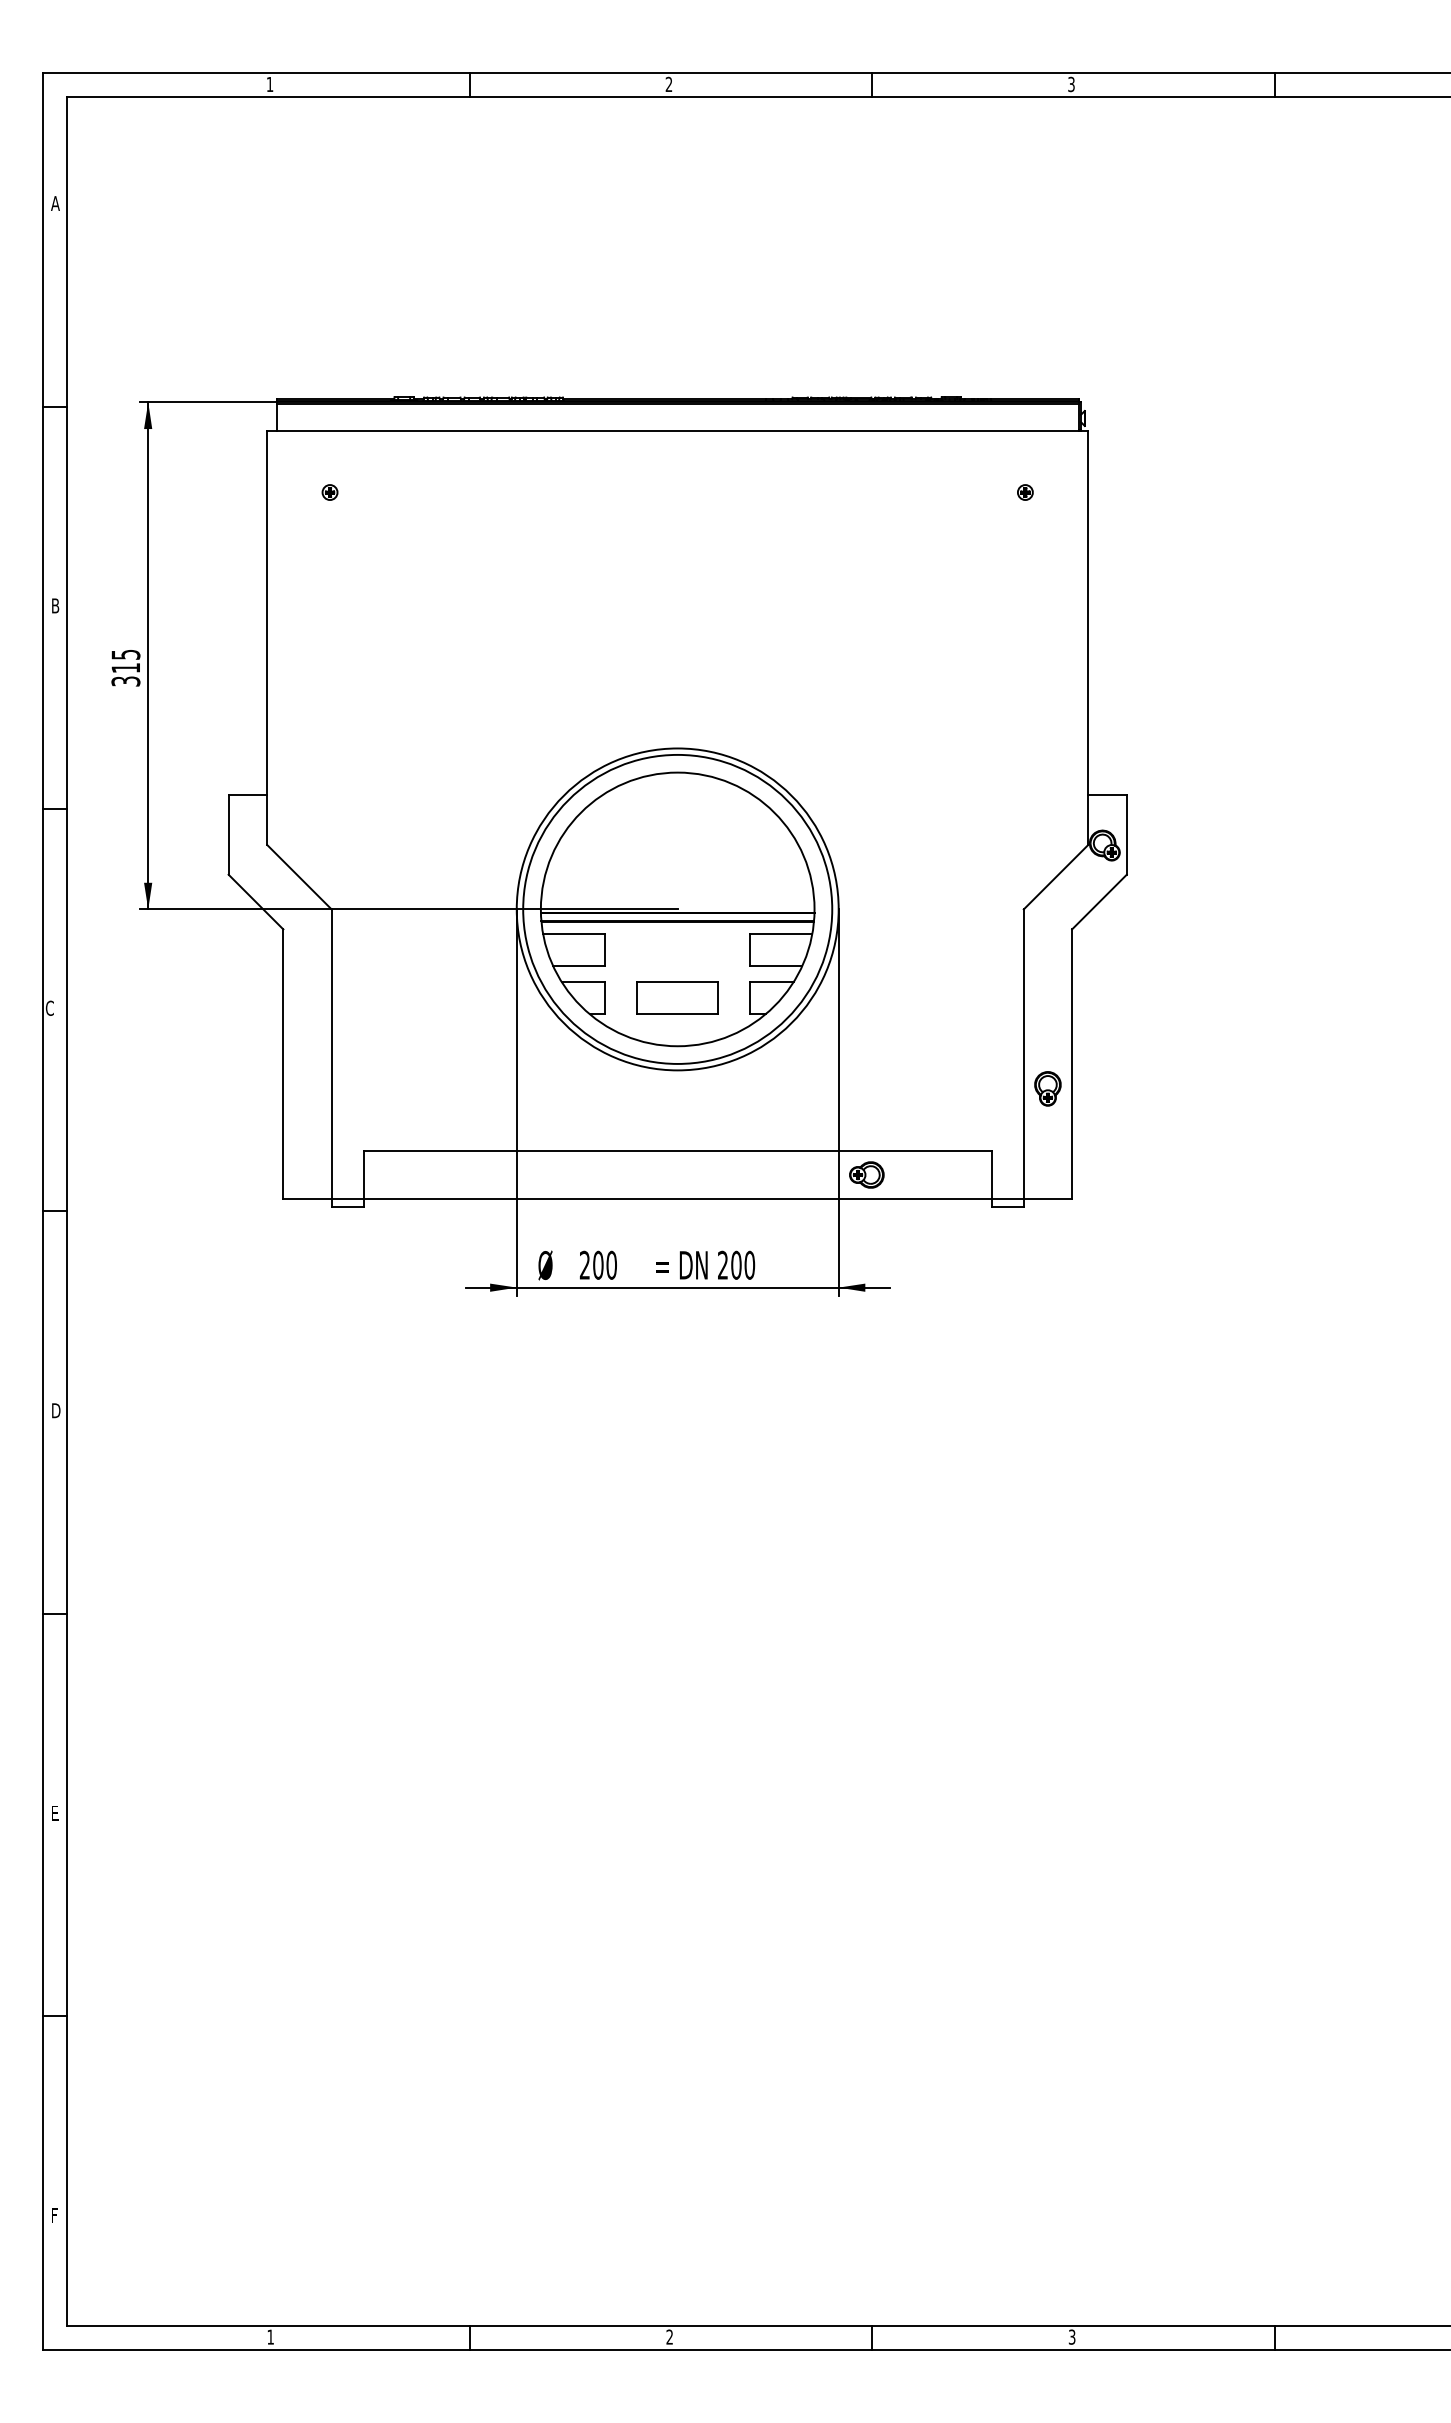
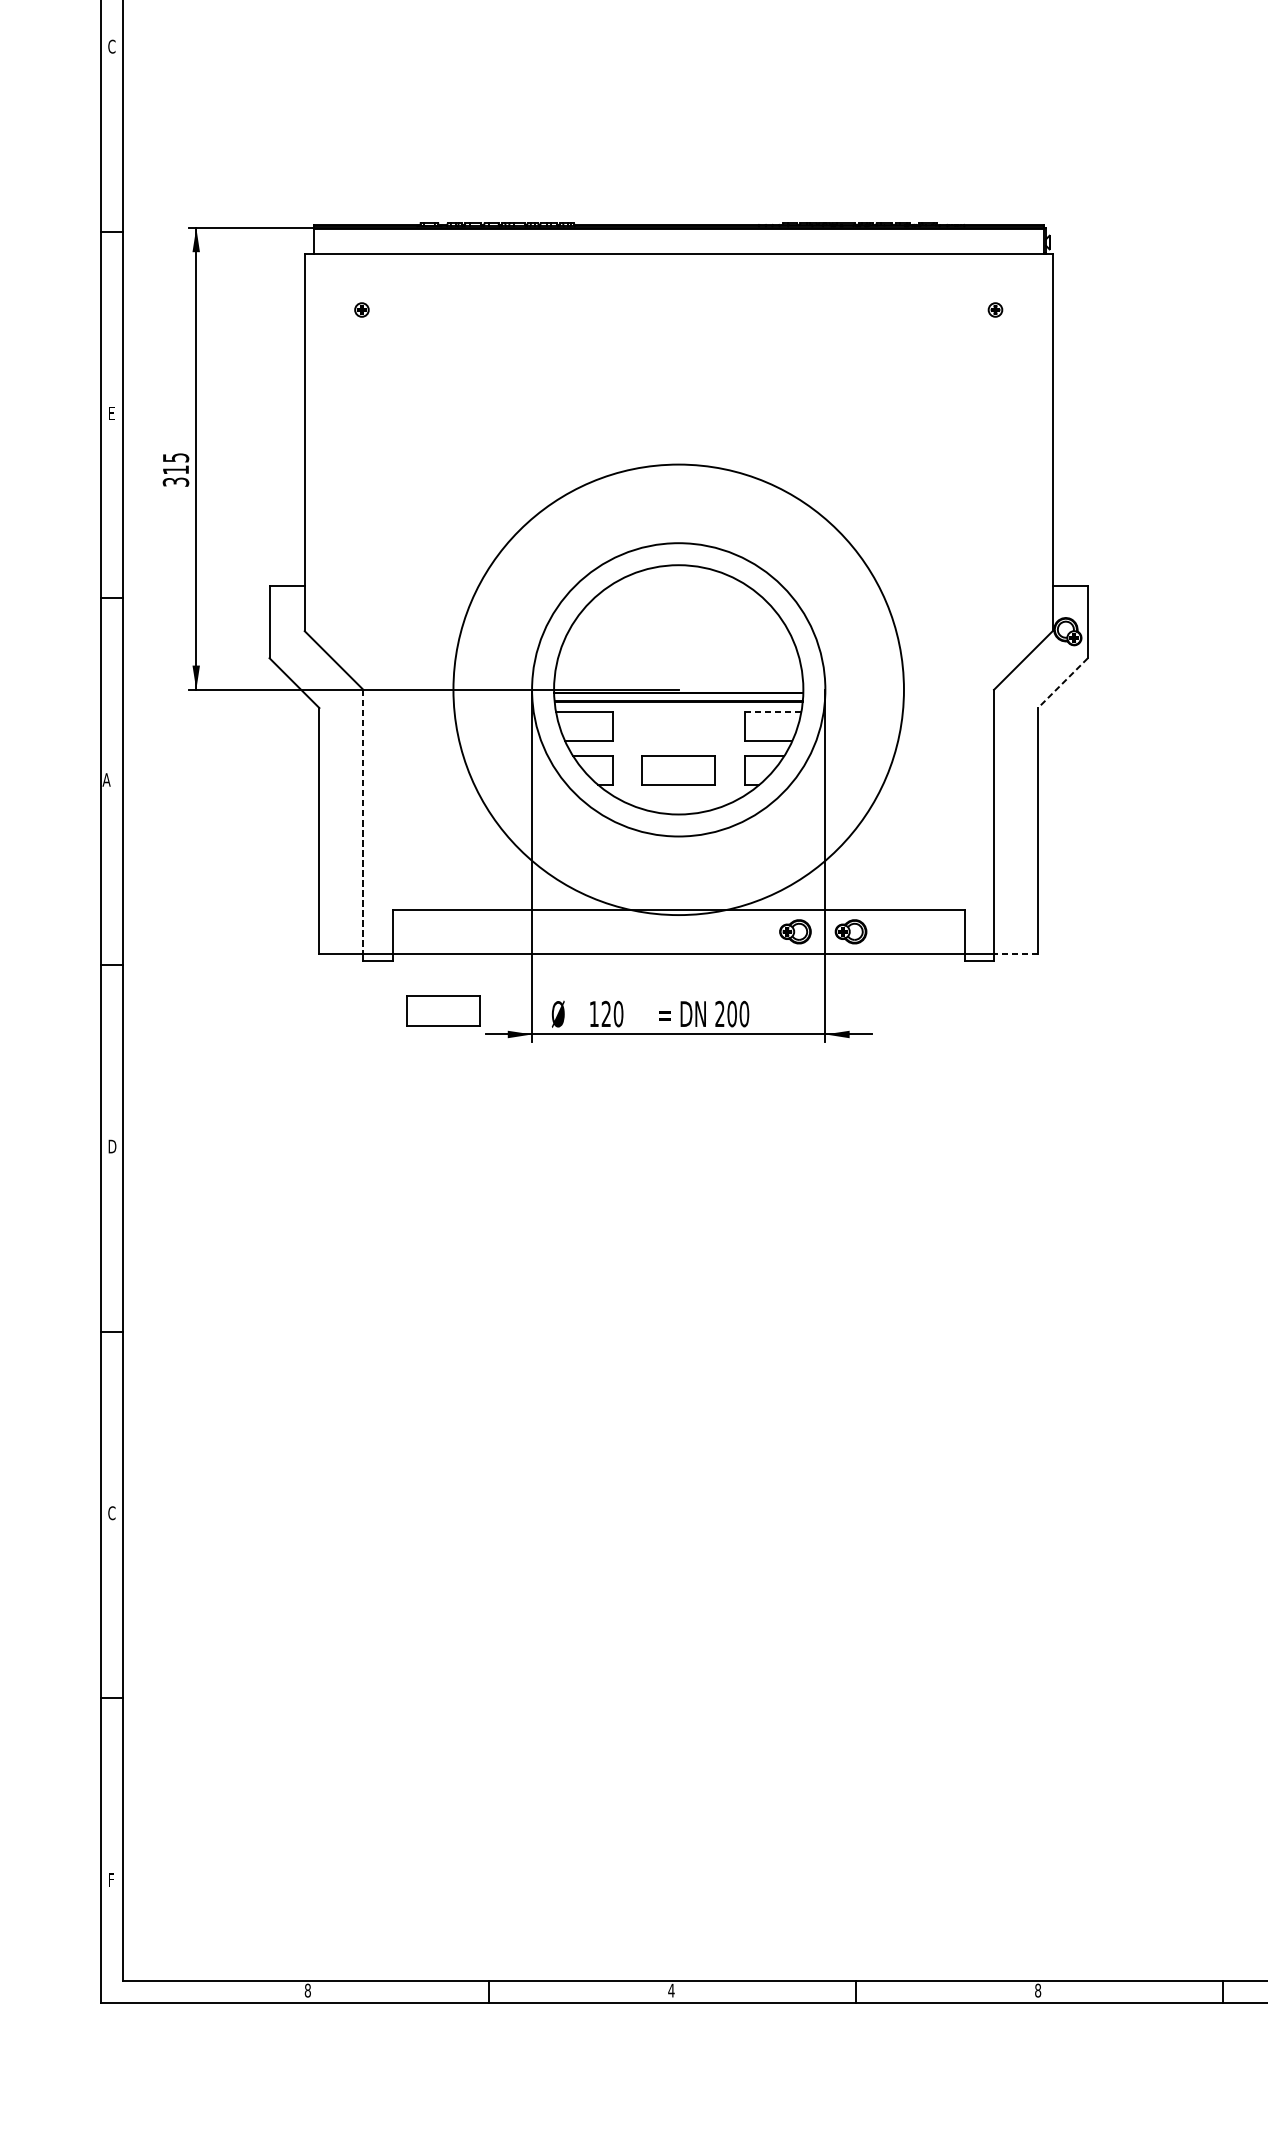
text: (55, 203) -> (111, 46), A -> C
text: (55, 605) -> (111, 412), B -> E
line: (1099, 902) -> (1063, 683), solid -> dashed
circle: (677, 908) -> (678, 689), size x1.6
line: (780, 933) -> (772, 711), solid -> dashed
text: (49, 1007) -> (106, 779), C -> A
line: (331, 1054) -> (363, 822), solid -> dashed
part: (1047, 1088) -> (1015, 853), removed
part: (805, 1174) -> (795, 931), added
line: (1047, 1199) -> (1015, 954), solid -> dashed
part: (419, 1261) -> (443, 1010), added
text: (591, 1264) -> (600, 1013), 200 -> 120
text: (55, 1812) -> (111, 1512), E -> C
text: (270, 2336) -> (307, 1990), 1 -> 8
text: (669, 2336) -> (671, 1990), 2 -> 4
text: (1071, 2336) -> (1037, 1990), 3 -> 8

